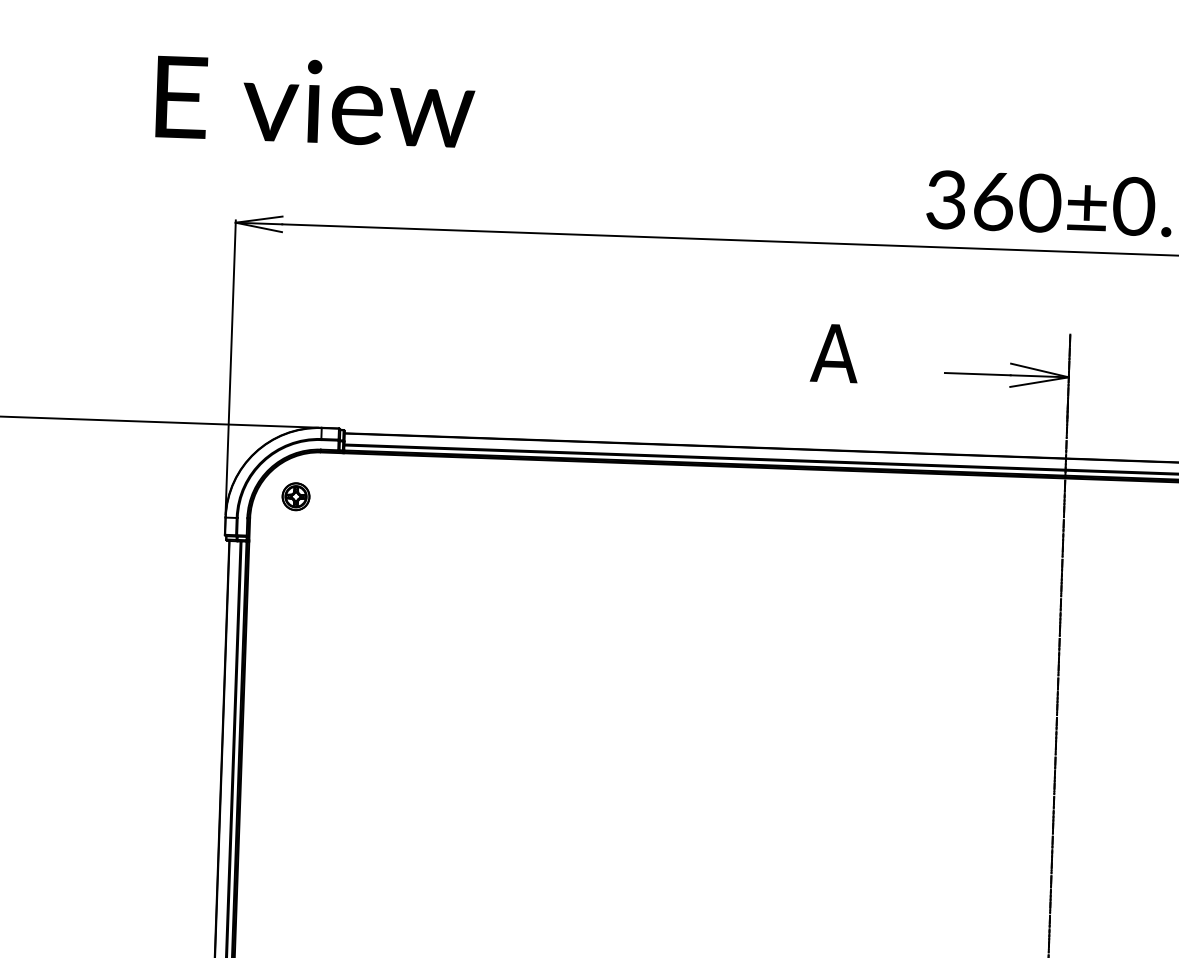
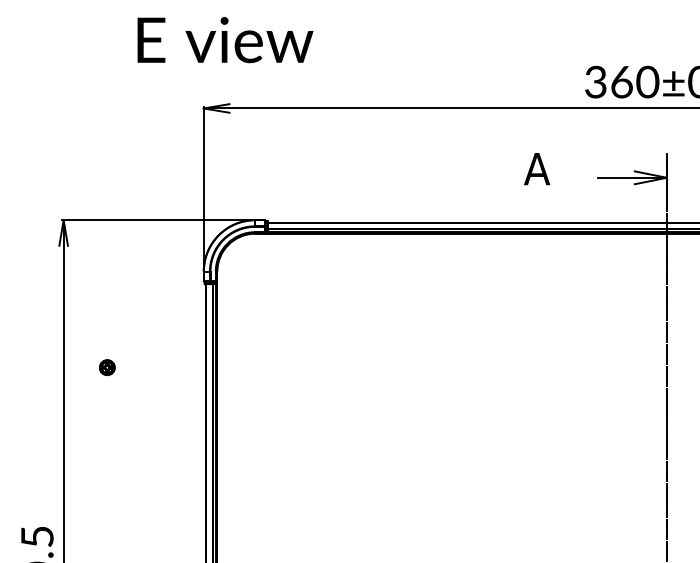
text: (315, 102) -> (225, 40), moved
part: (296, 496) -> (107, 367), moved

